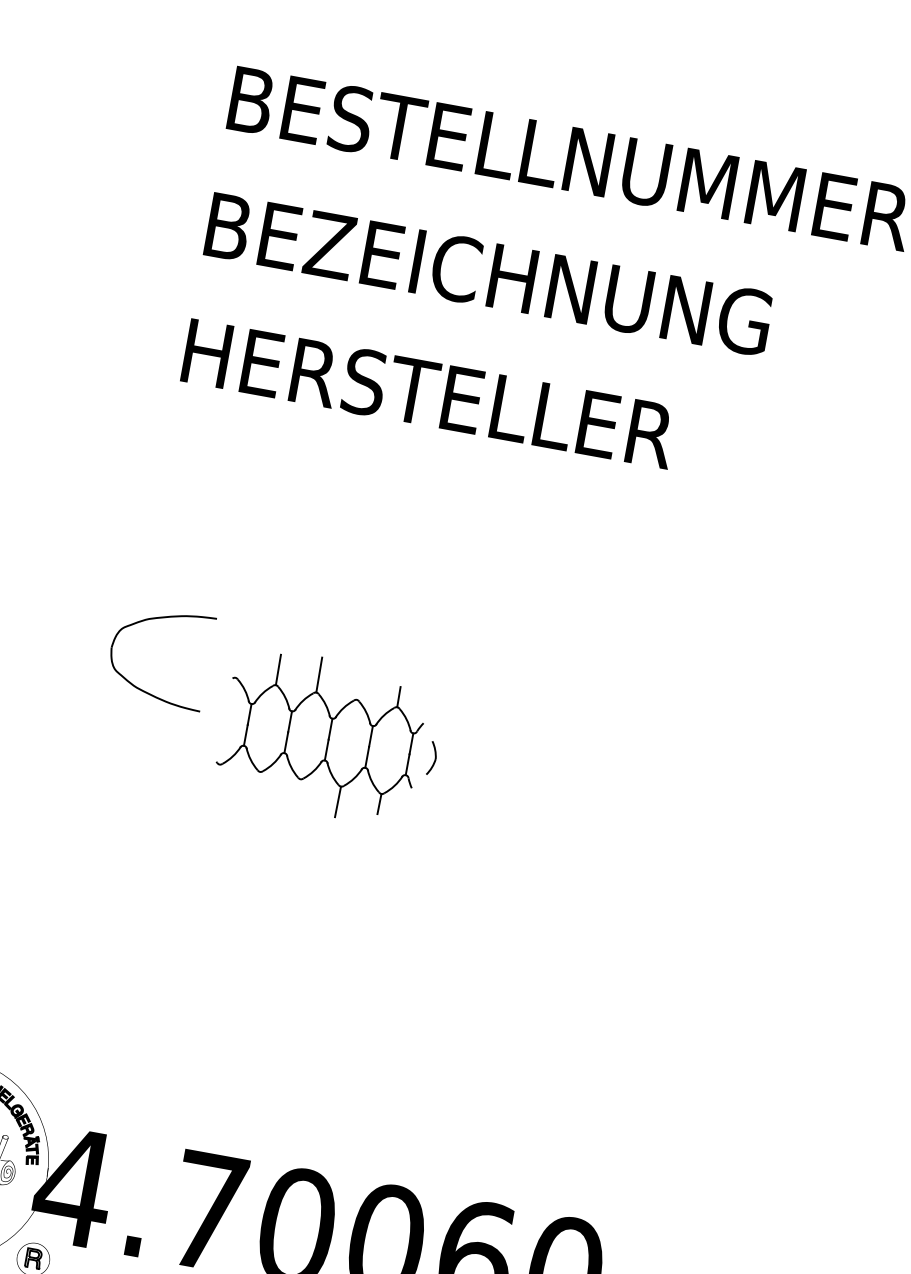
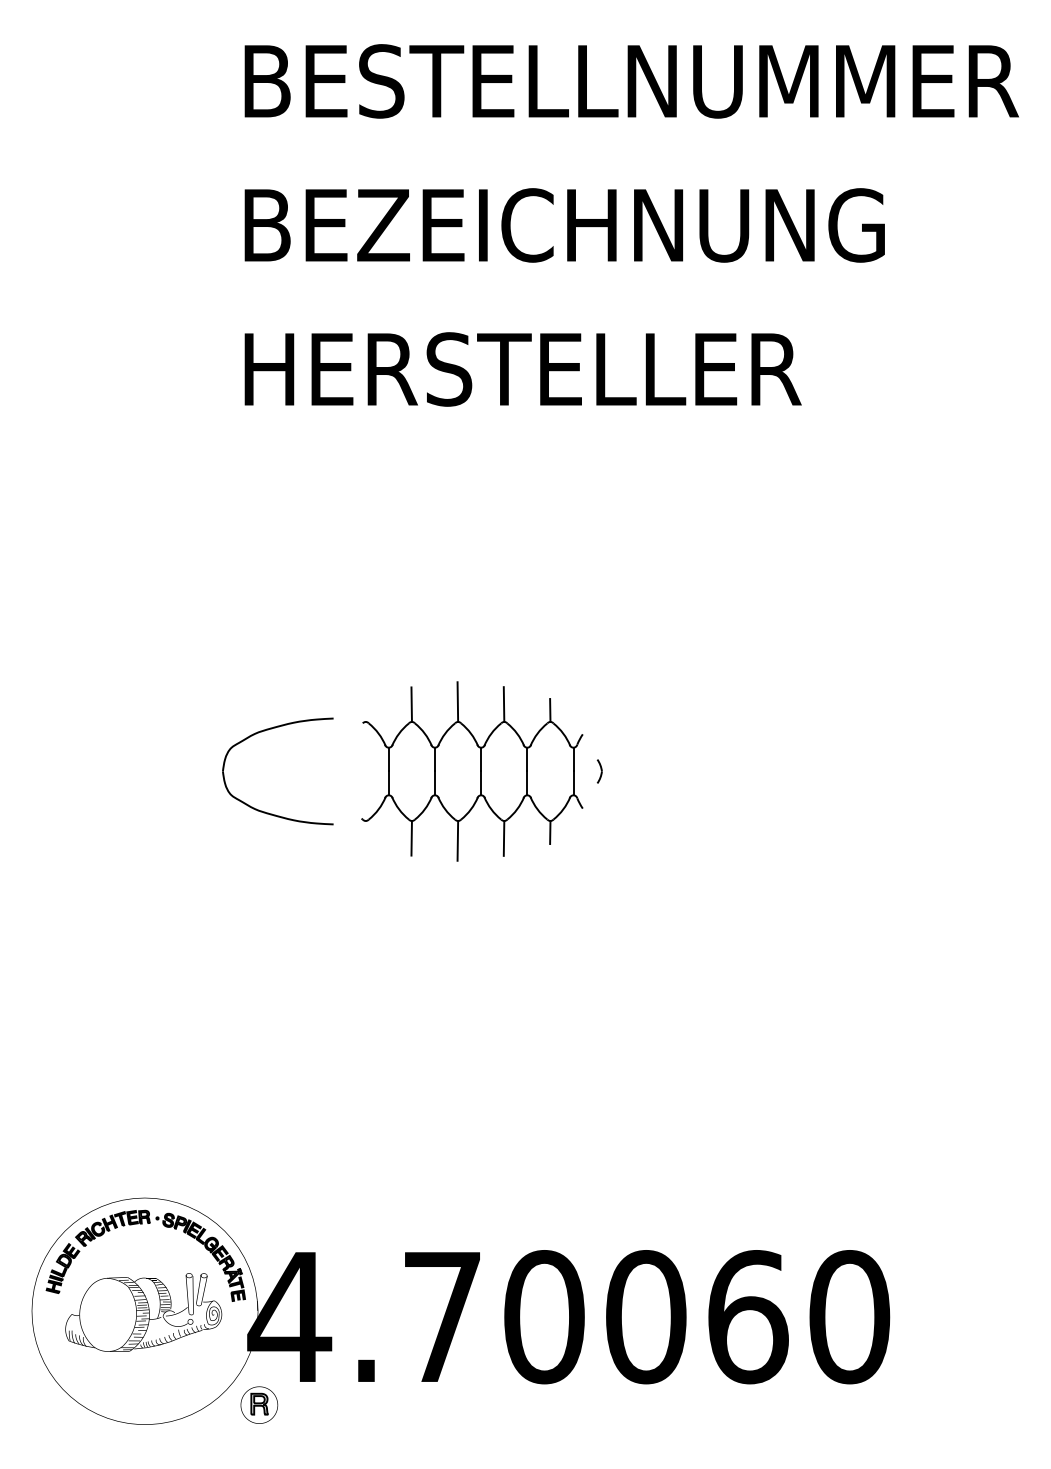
part: (155, 619) -> (265, 731), moved
line: (358, 684) -> (503, 704), added
part: (432, 758) -> (599, 771), size x0.62
line: (256, 787) -> (411, 838), added
line: (296, 796) -> (457, 840), added

